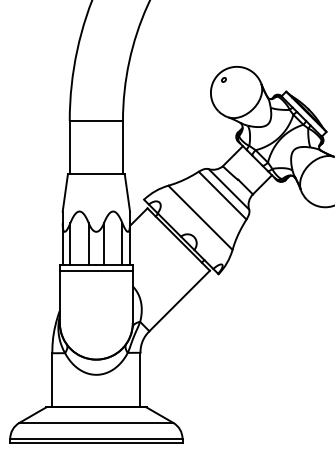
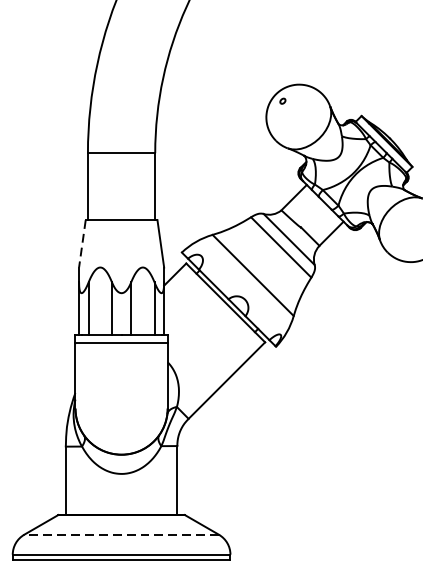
line: (65, 192) -> (82, 243), solid -> dashed
line: (96, 422) -> (121, 534), solid -> dashed

